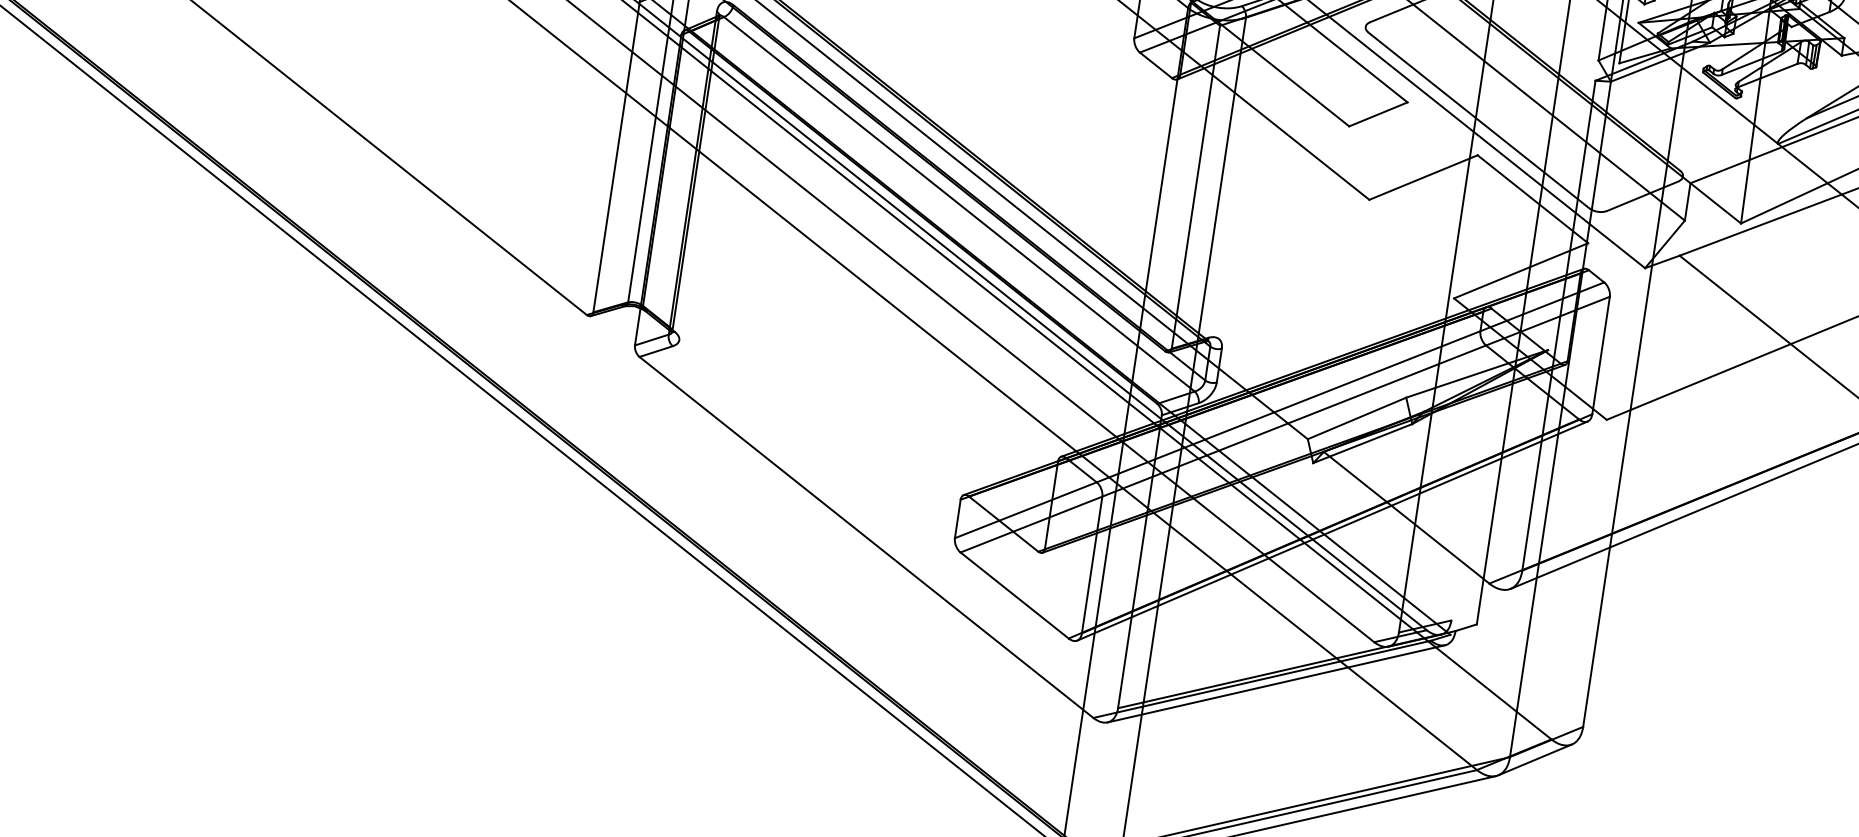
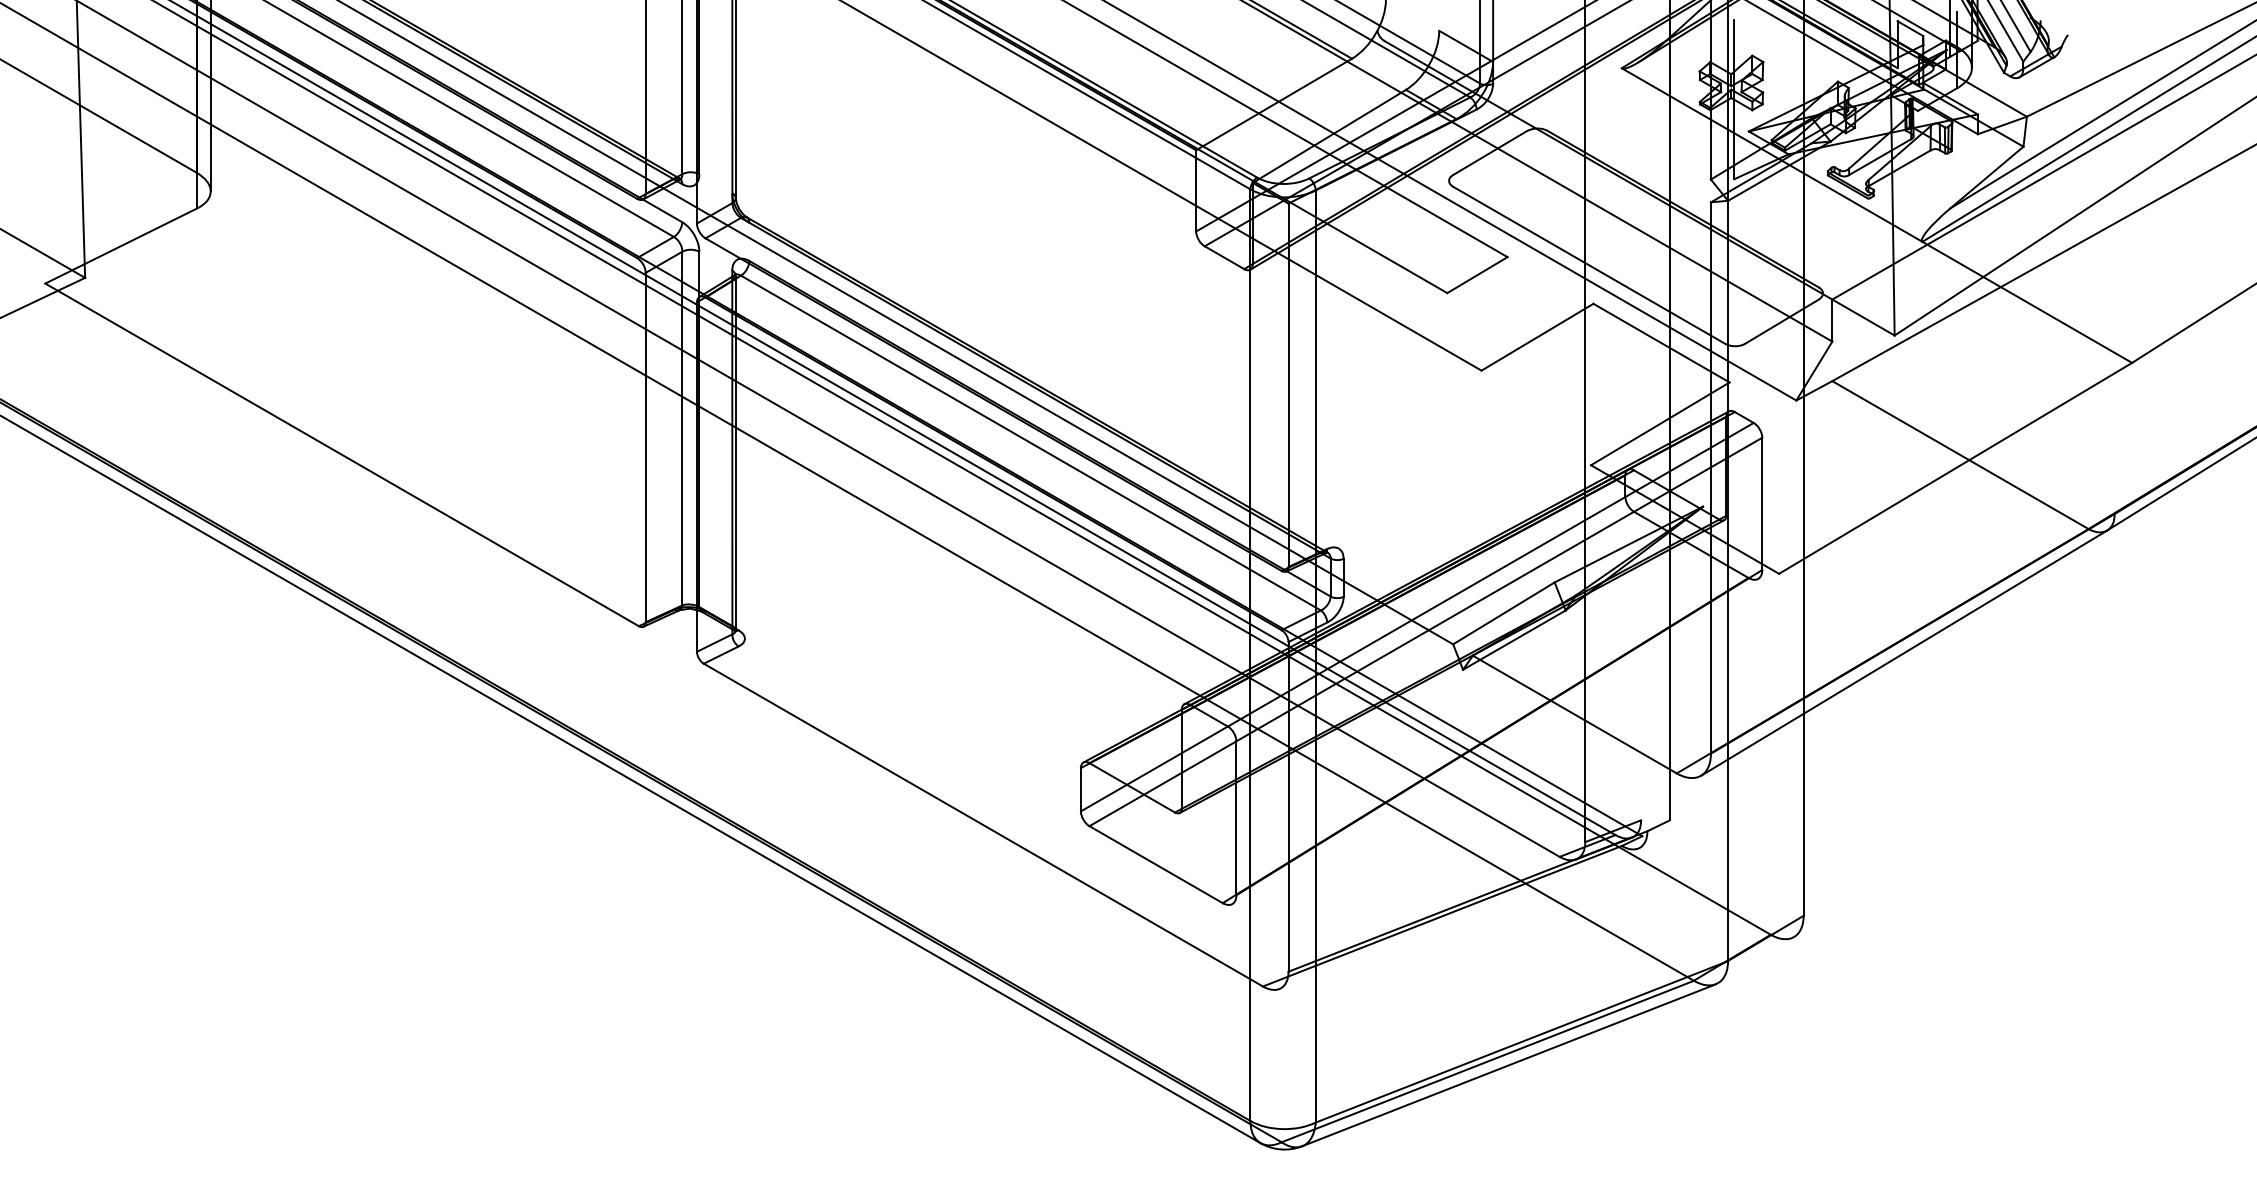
line: (1332, 530) -> (1495, 740), removed
line: (1276, 683) -> (1458, 918), removed
line: (1535, 759) -> (1756, 959), removed

